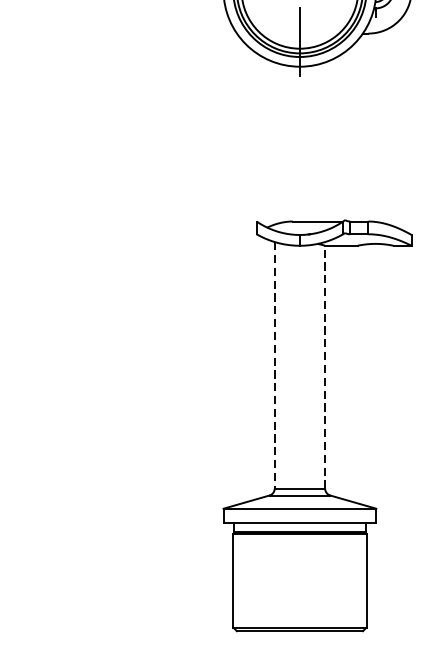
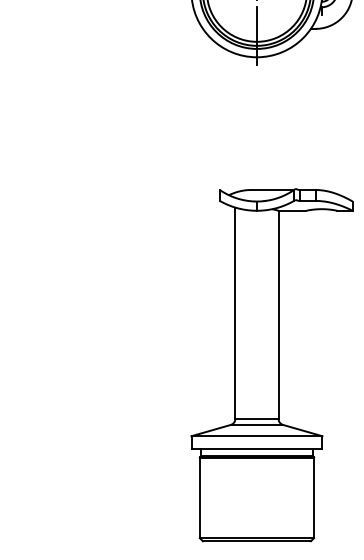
line: (274, 365) -> (235, 313), dashed -> solid
line: (325, 366) -> (278, 314), dashed -> solid

